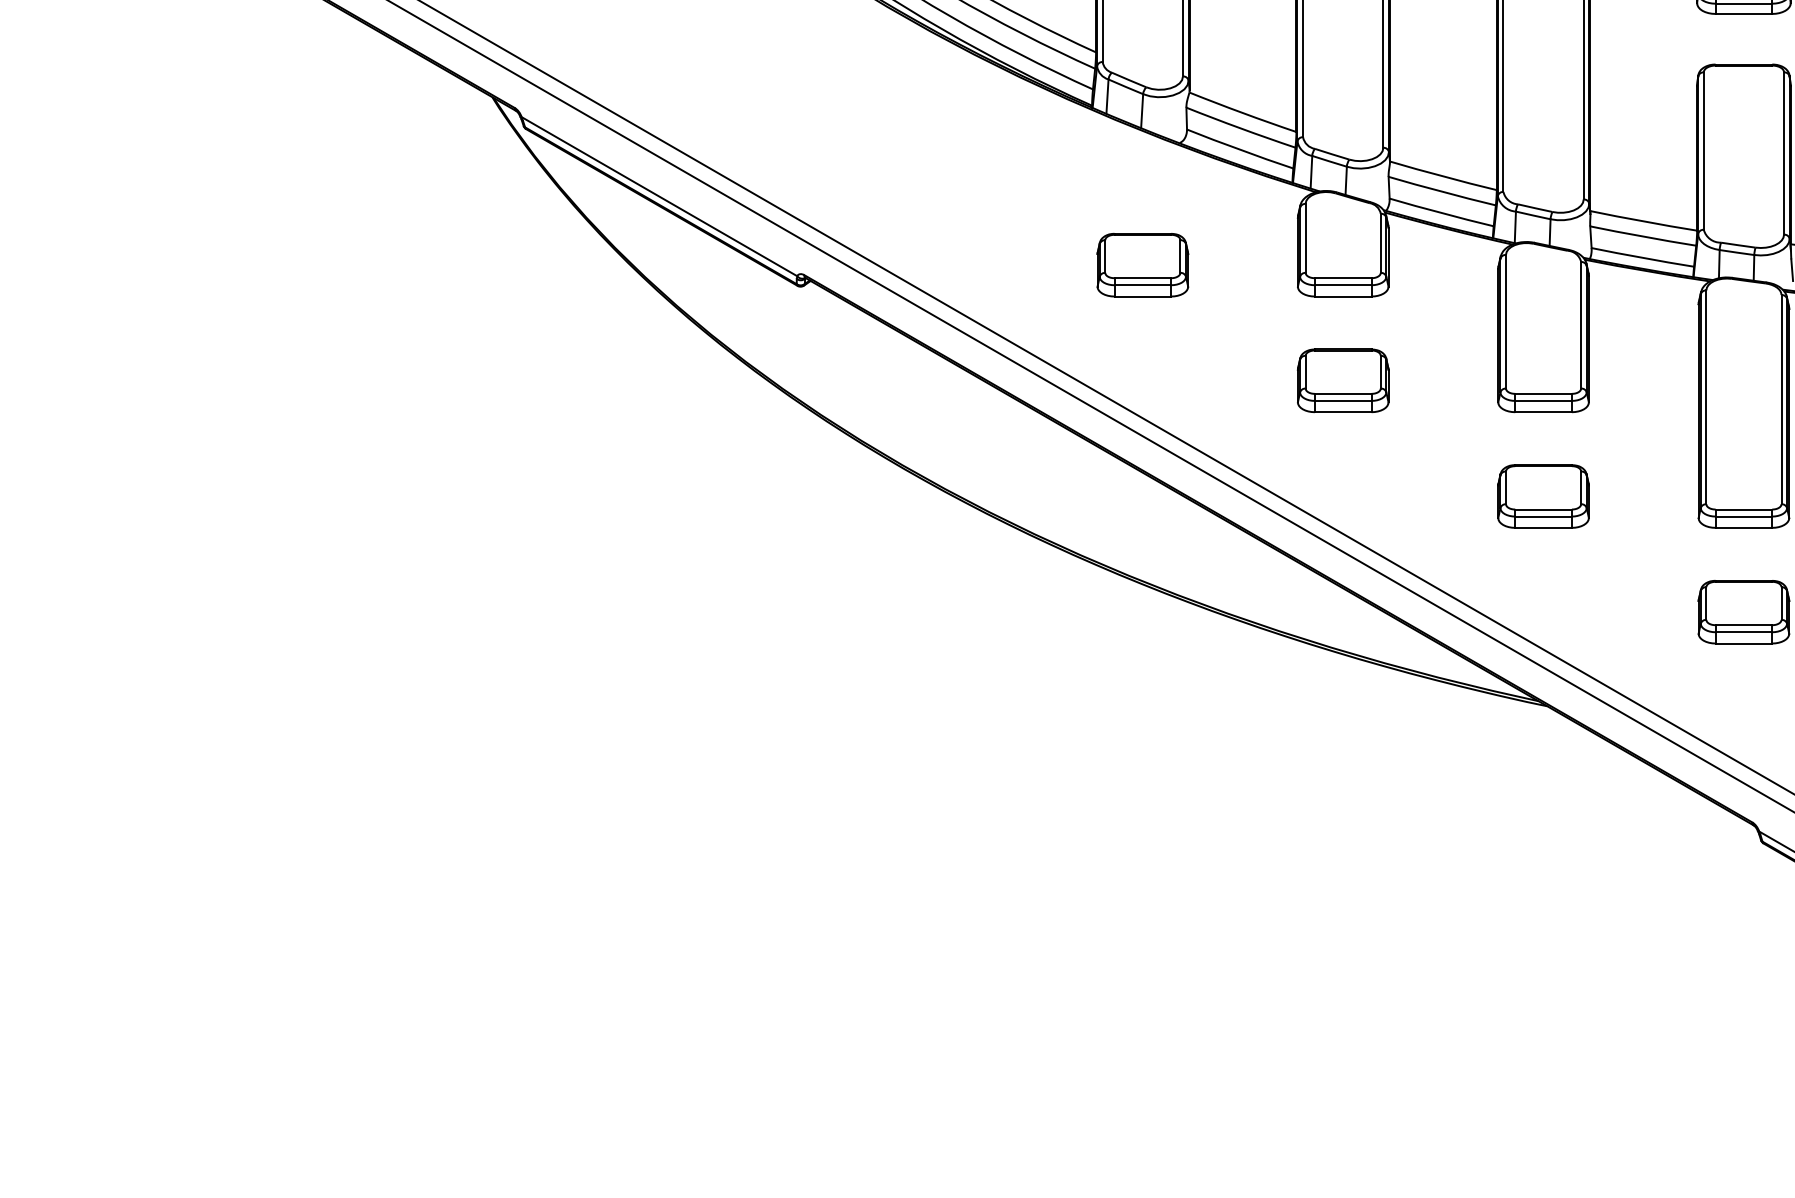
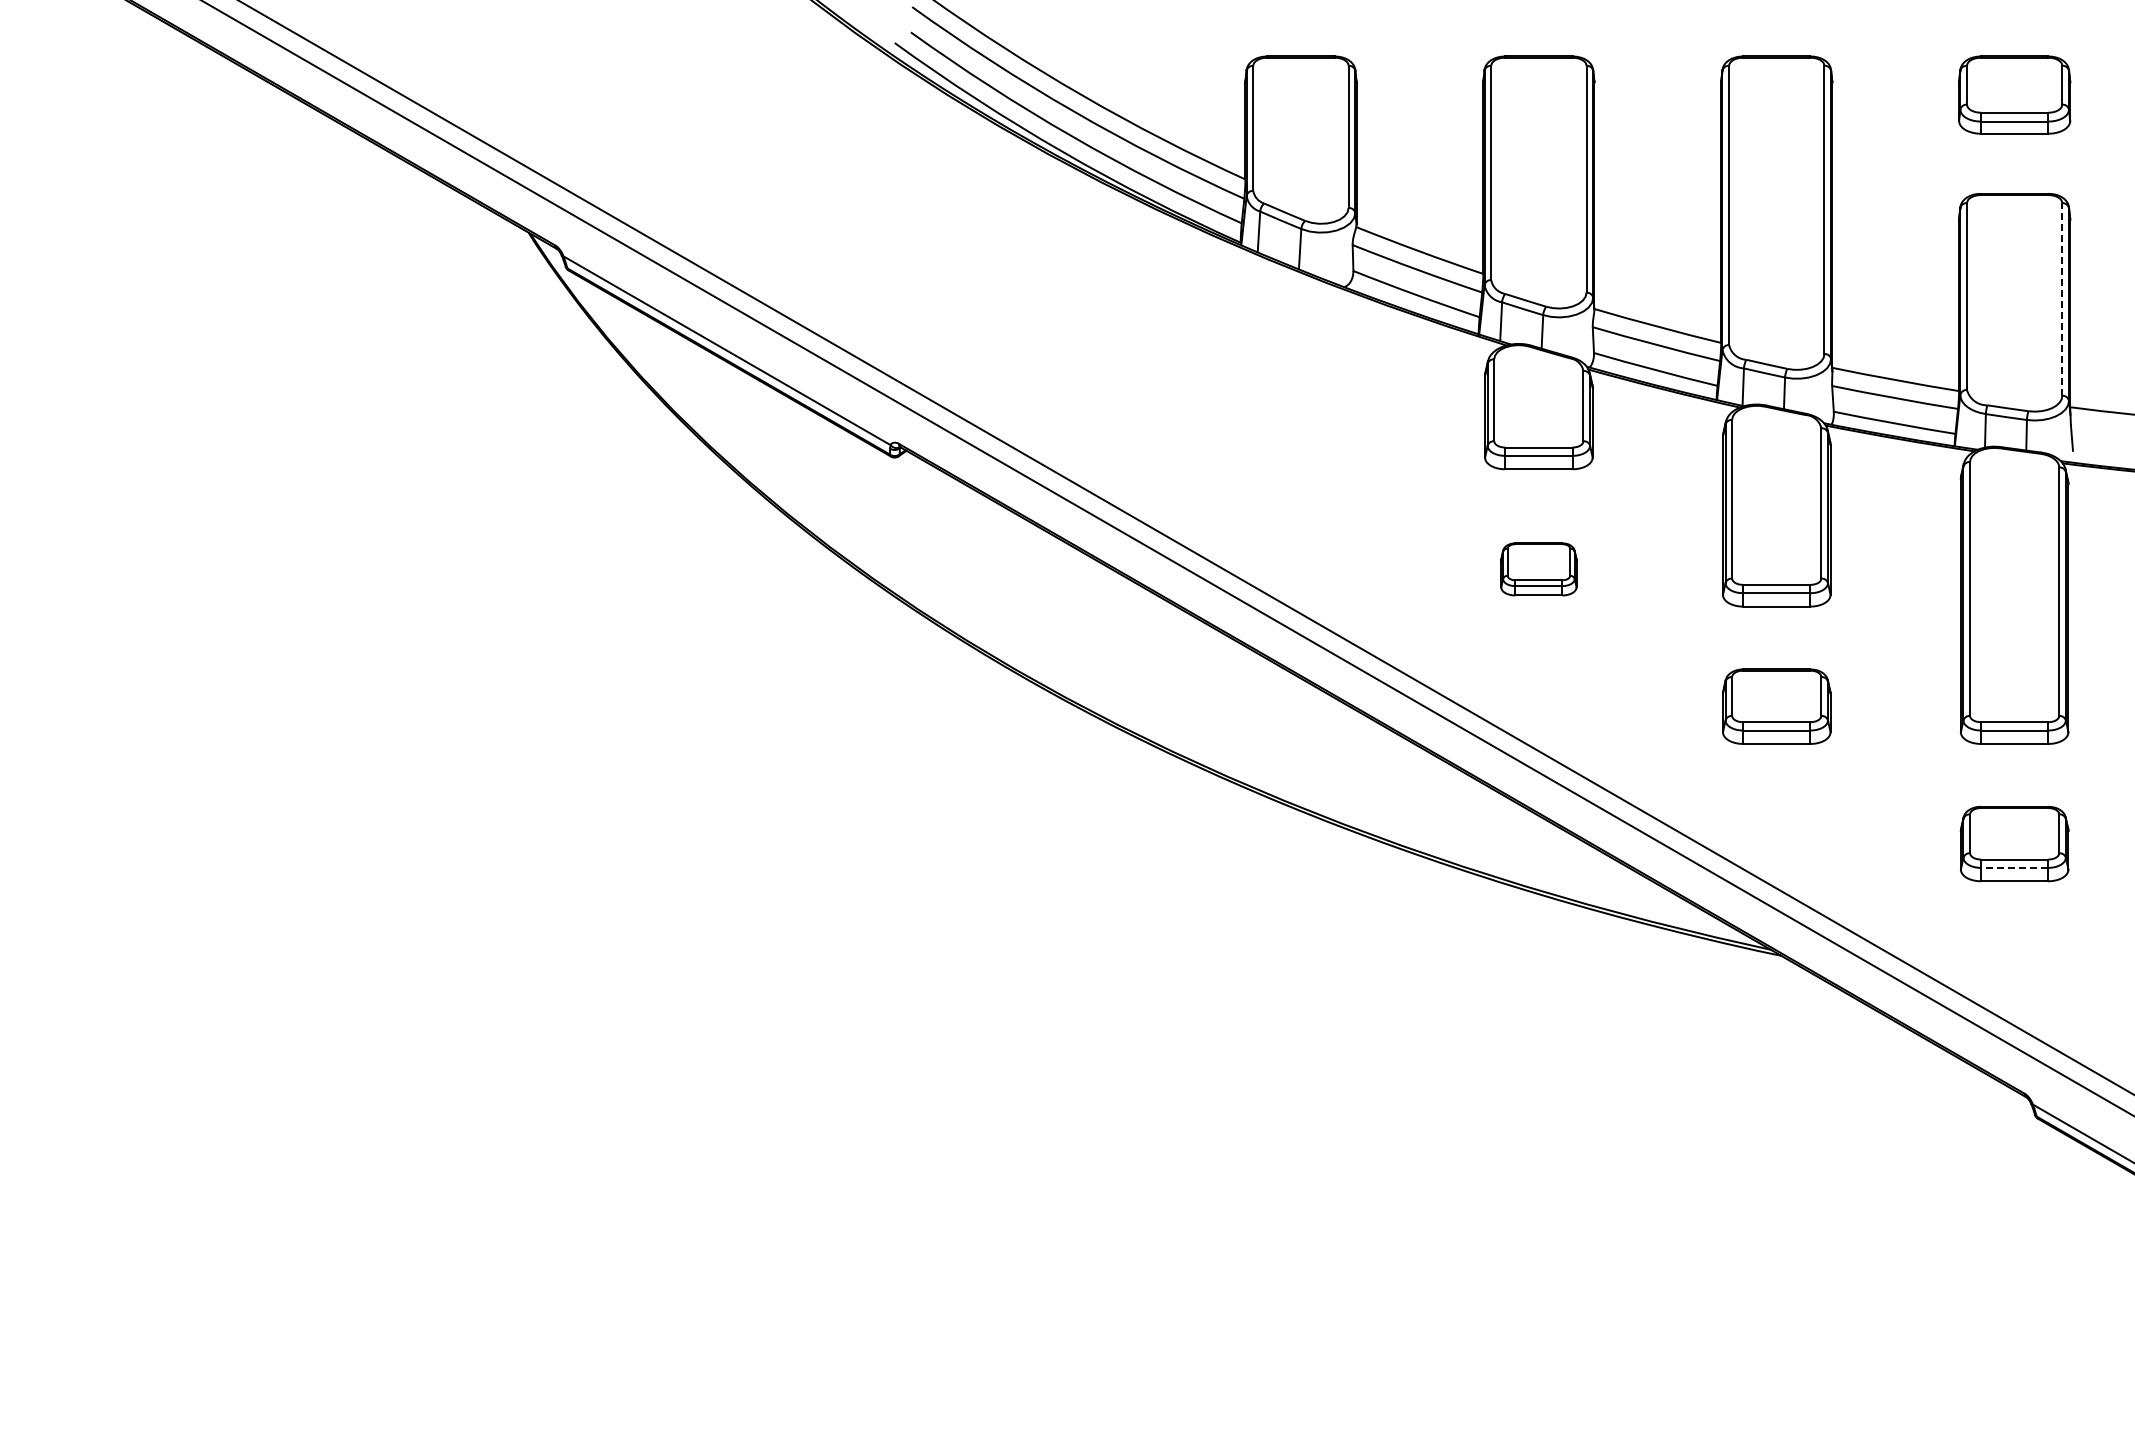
line: (1784, 153) -> (2062, 299), solid -> dashed
part: (1142, 264) -> (1300, 431), removed
part: (1342, 380) -> (1538, 569), size x0.7
line: (1743, 631) -> (2014, 867), solid -> dashed

